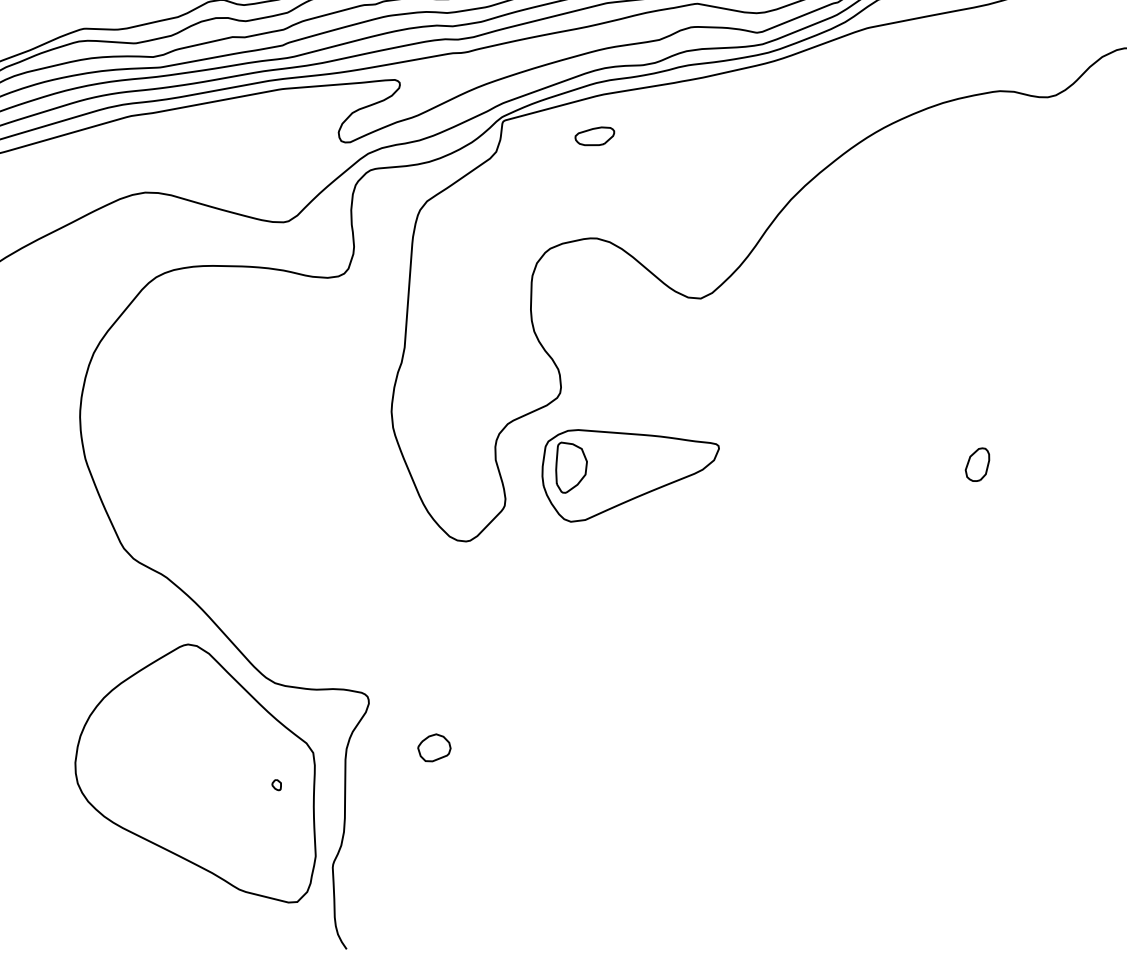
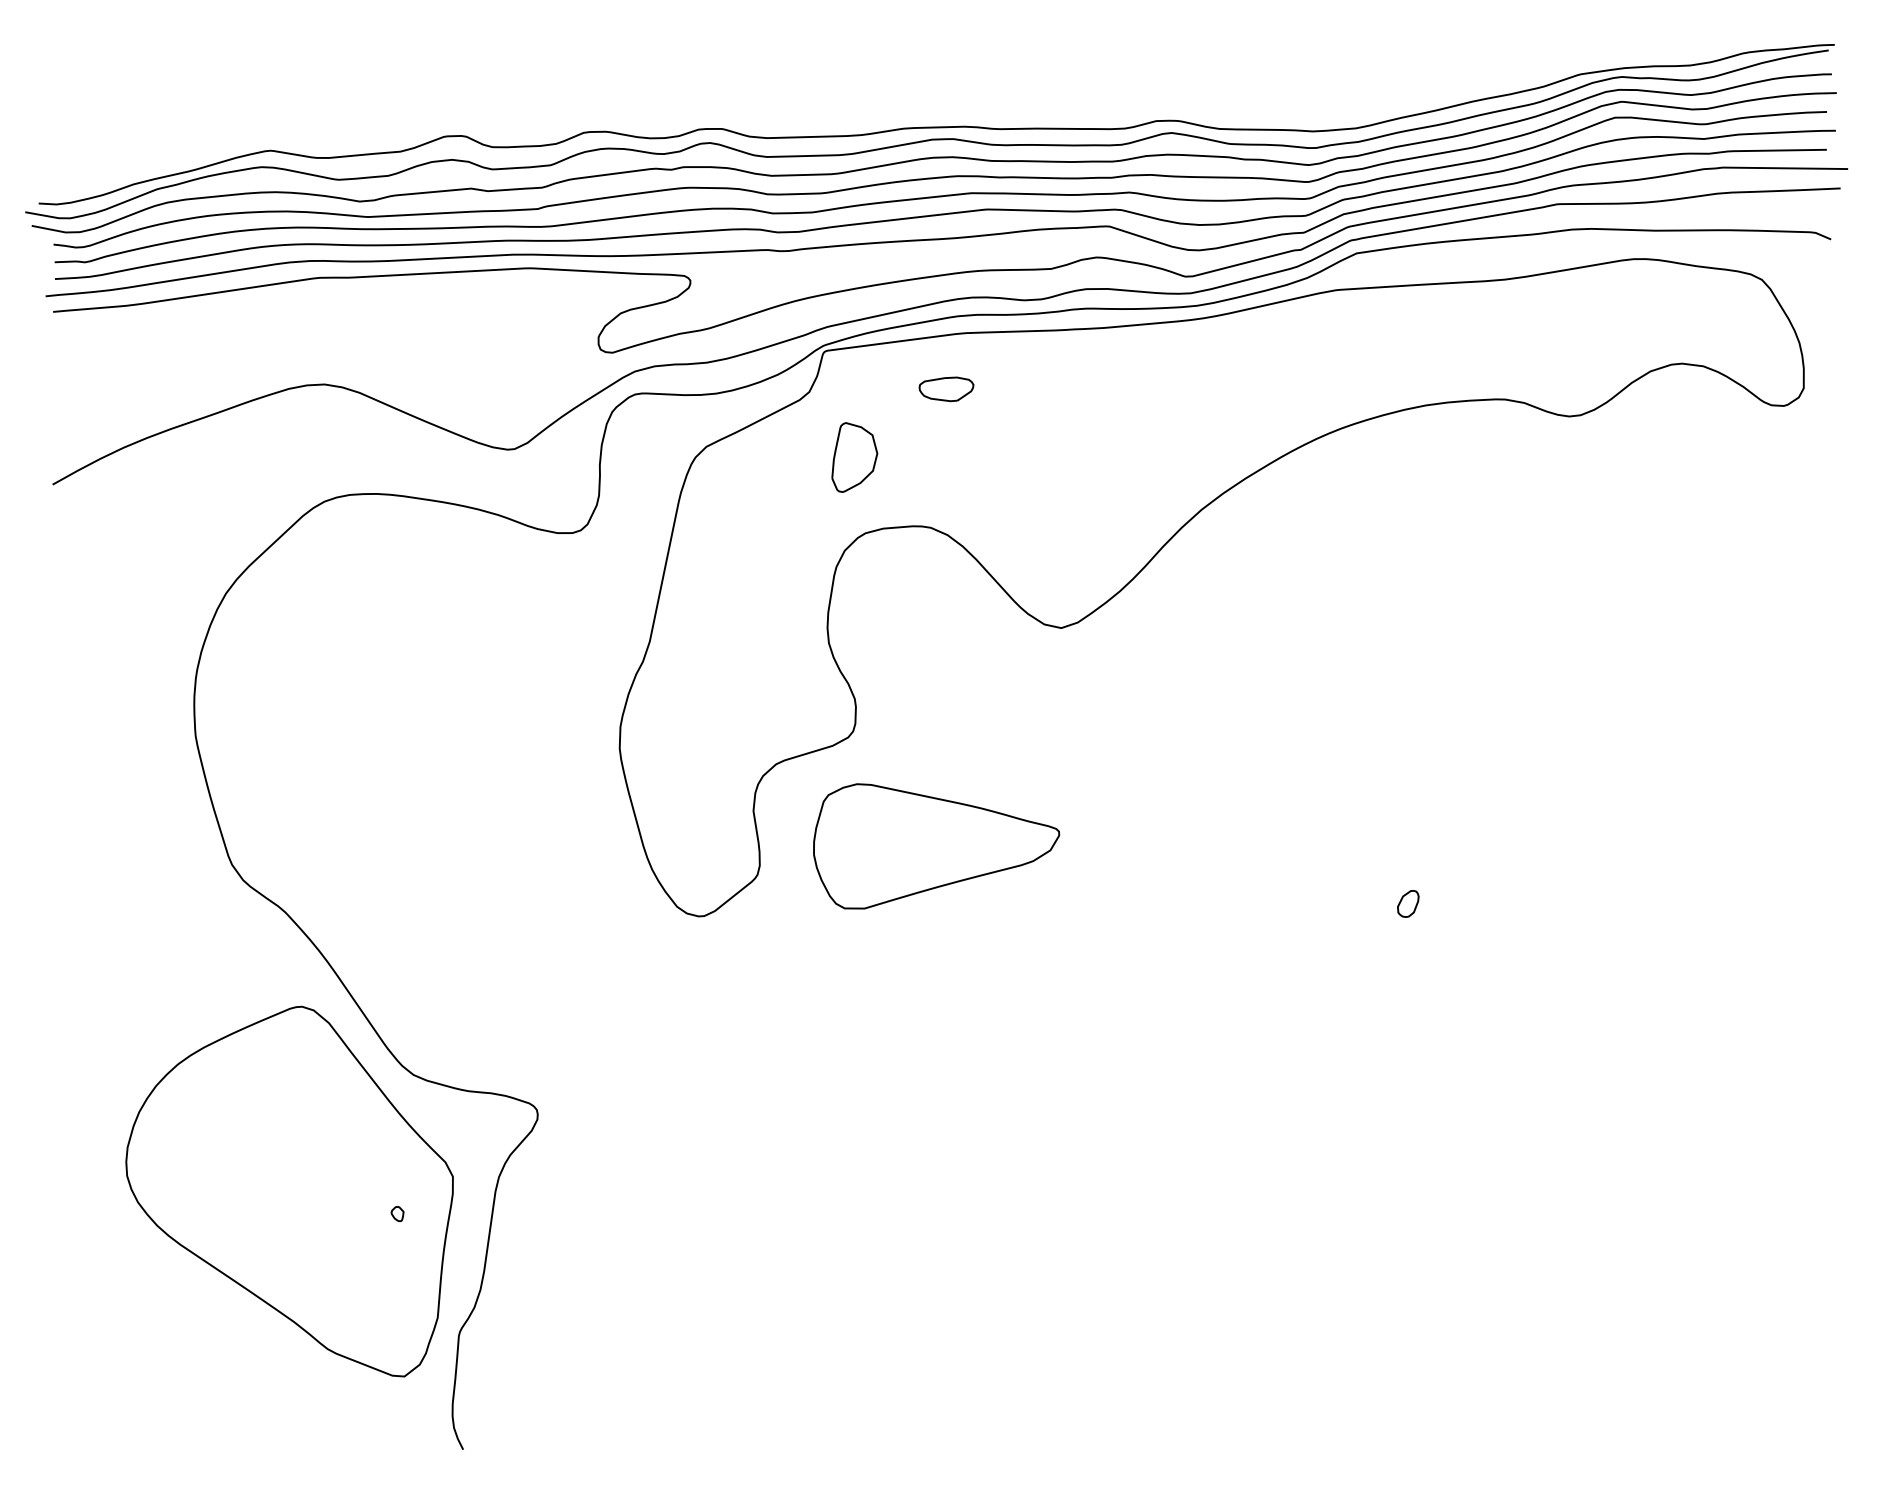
part: (977, 464) -> (1408, 903), size x0.6
part: (570, 466) -> (854, 457), moved
part: (434, 747) -> (618, 1191), removed

